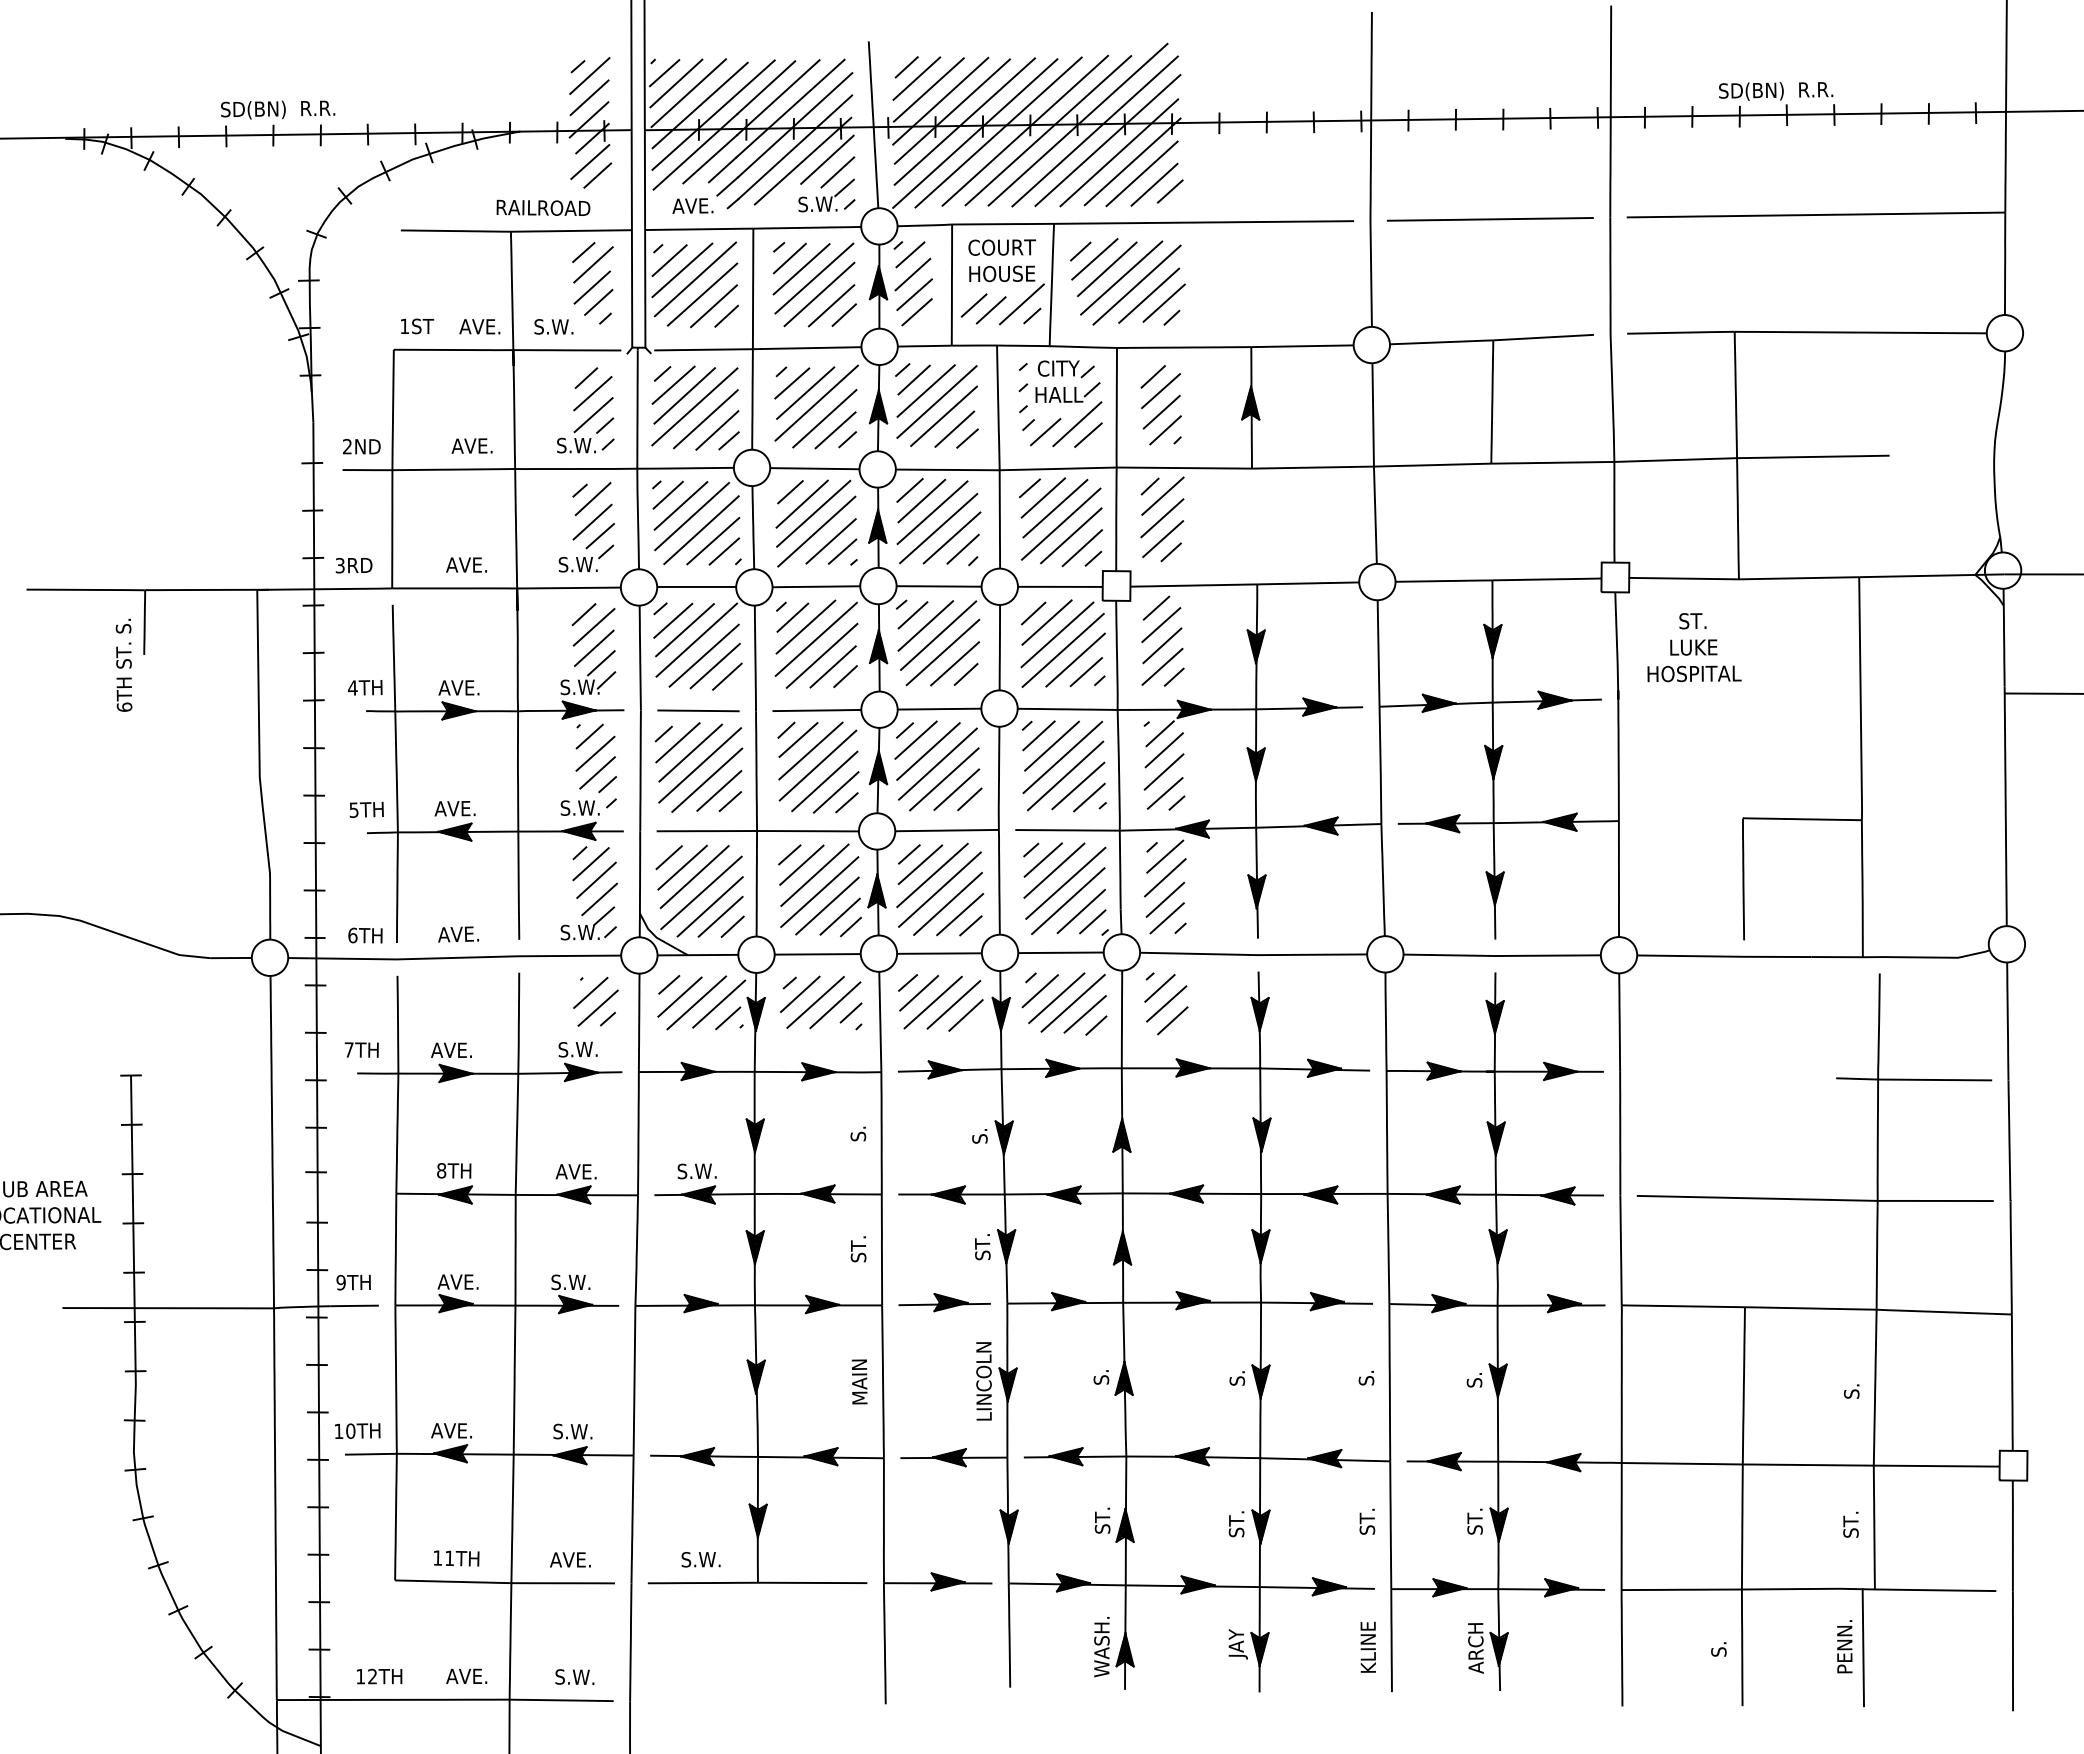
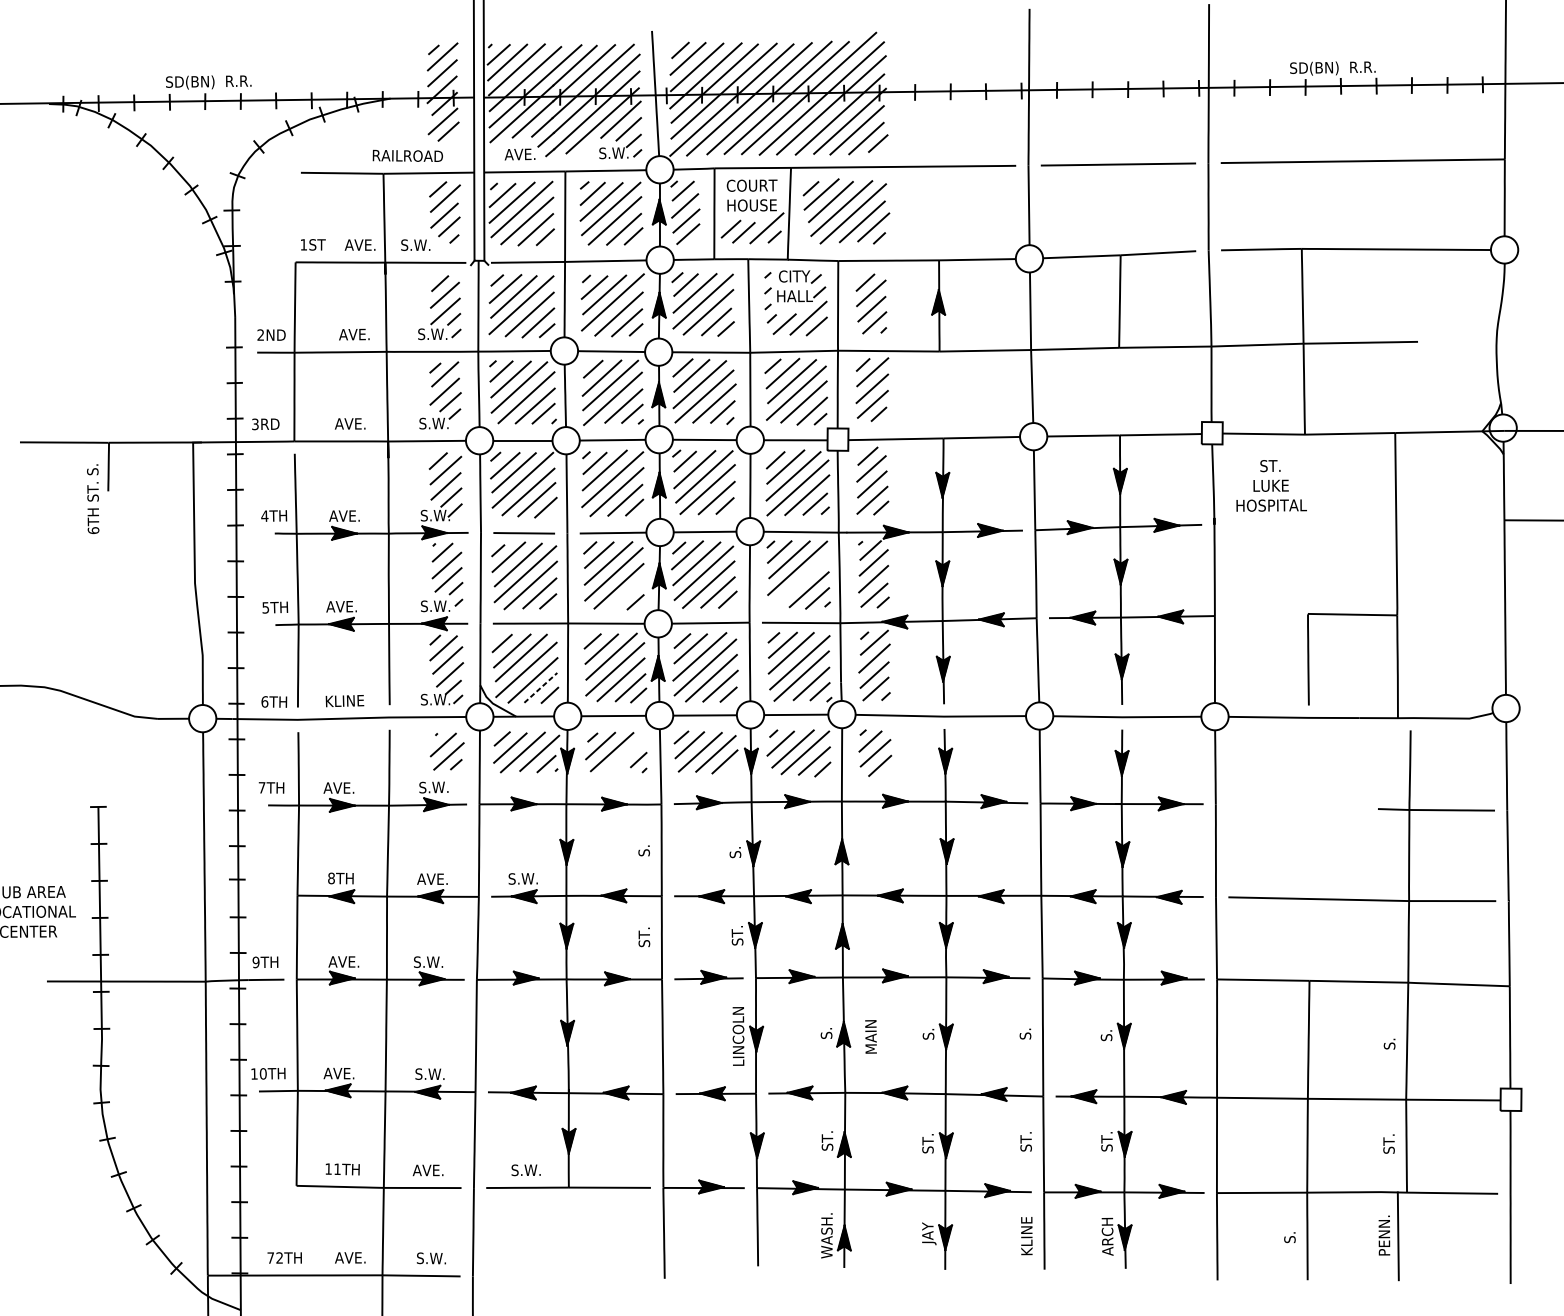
line: (1065, 775) -> (799, 581), removed
line: (835, 792) -> (627, 594), removed
line: (720, 916) -> (540, 687), solid -> dashed
text: (459, 934) -> (344, 701), AVE. -> KLINE
line: (835, 1005) -> (627, 754), removed
text: (859, 1381) -> (870, 1036), moved
text: (360, 1676) -> (270, 1257), 12TH -> 72TH

